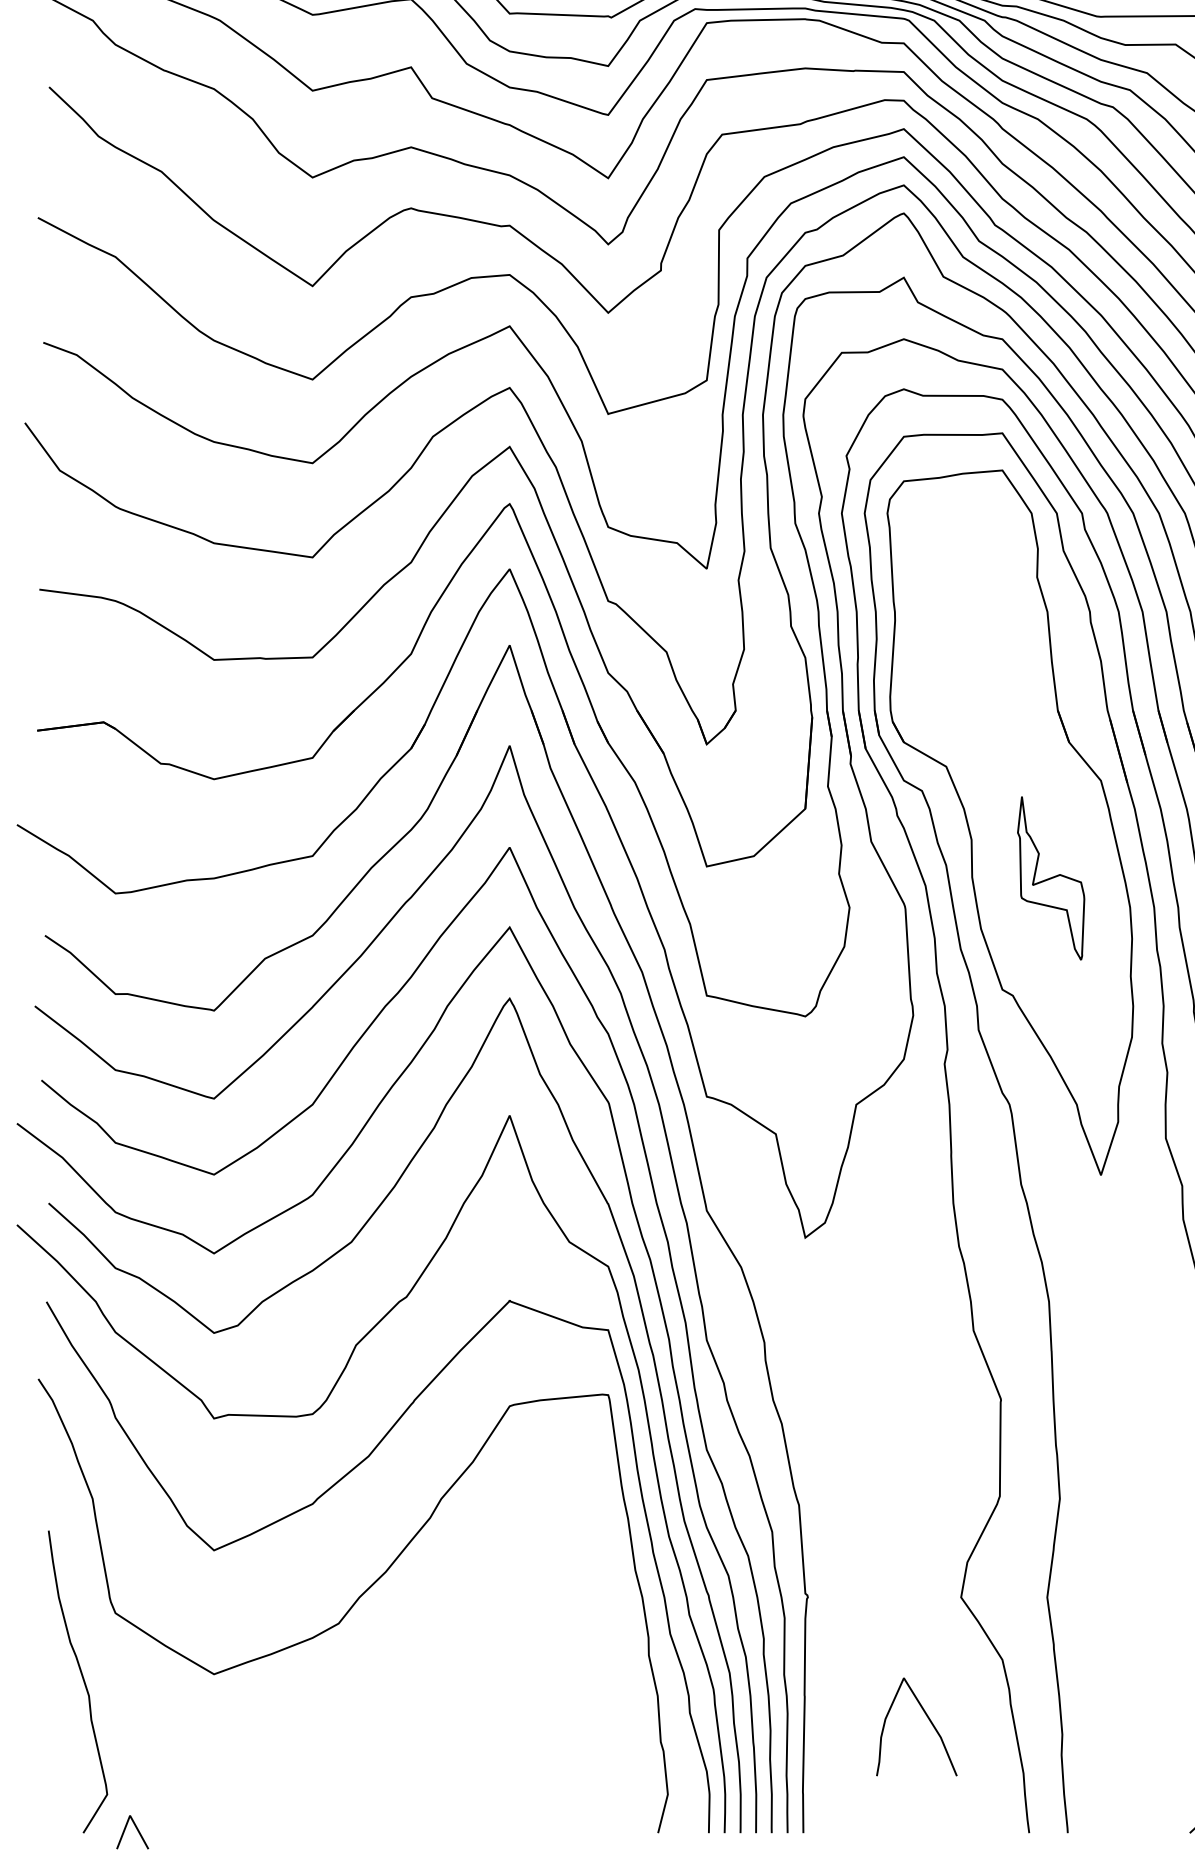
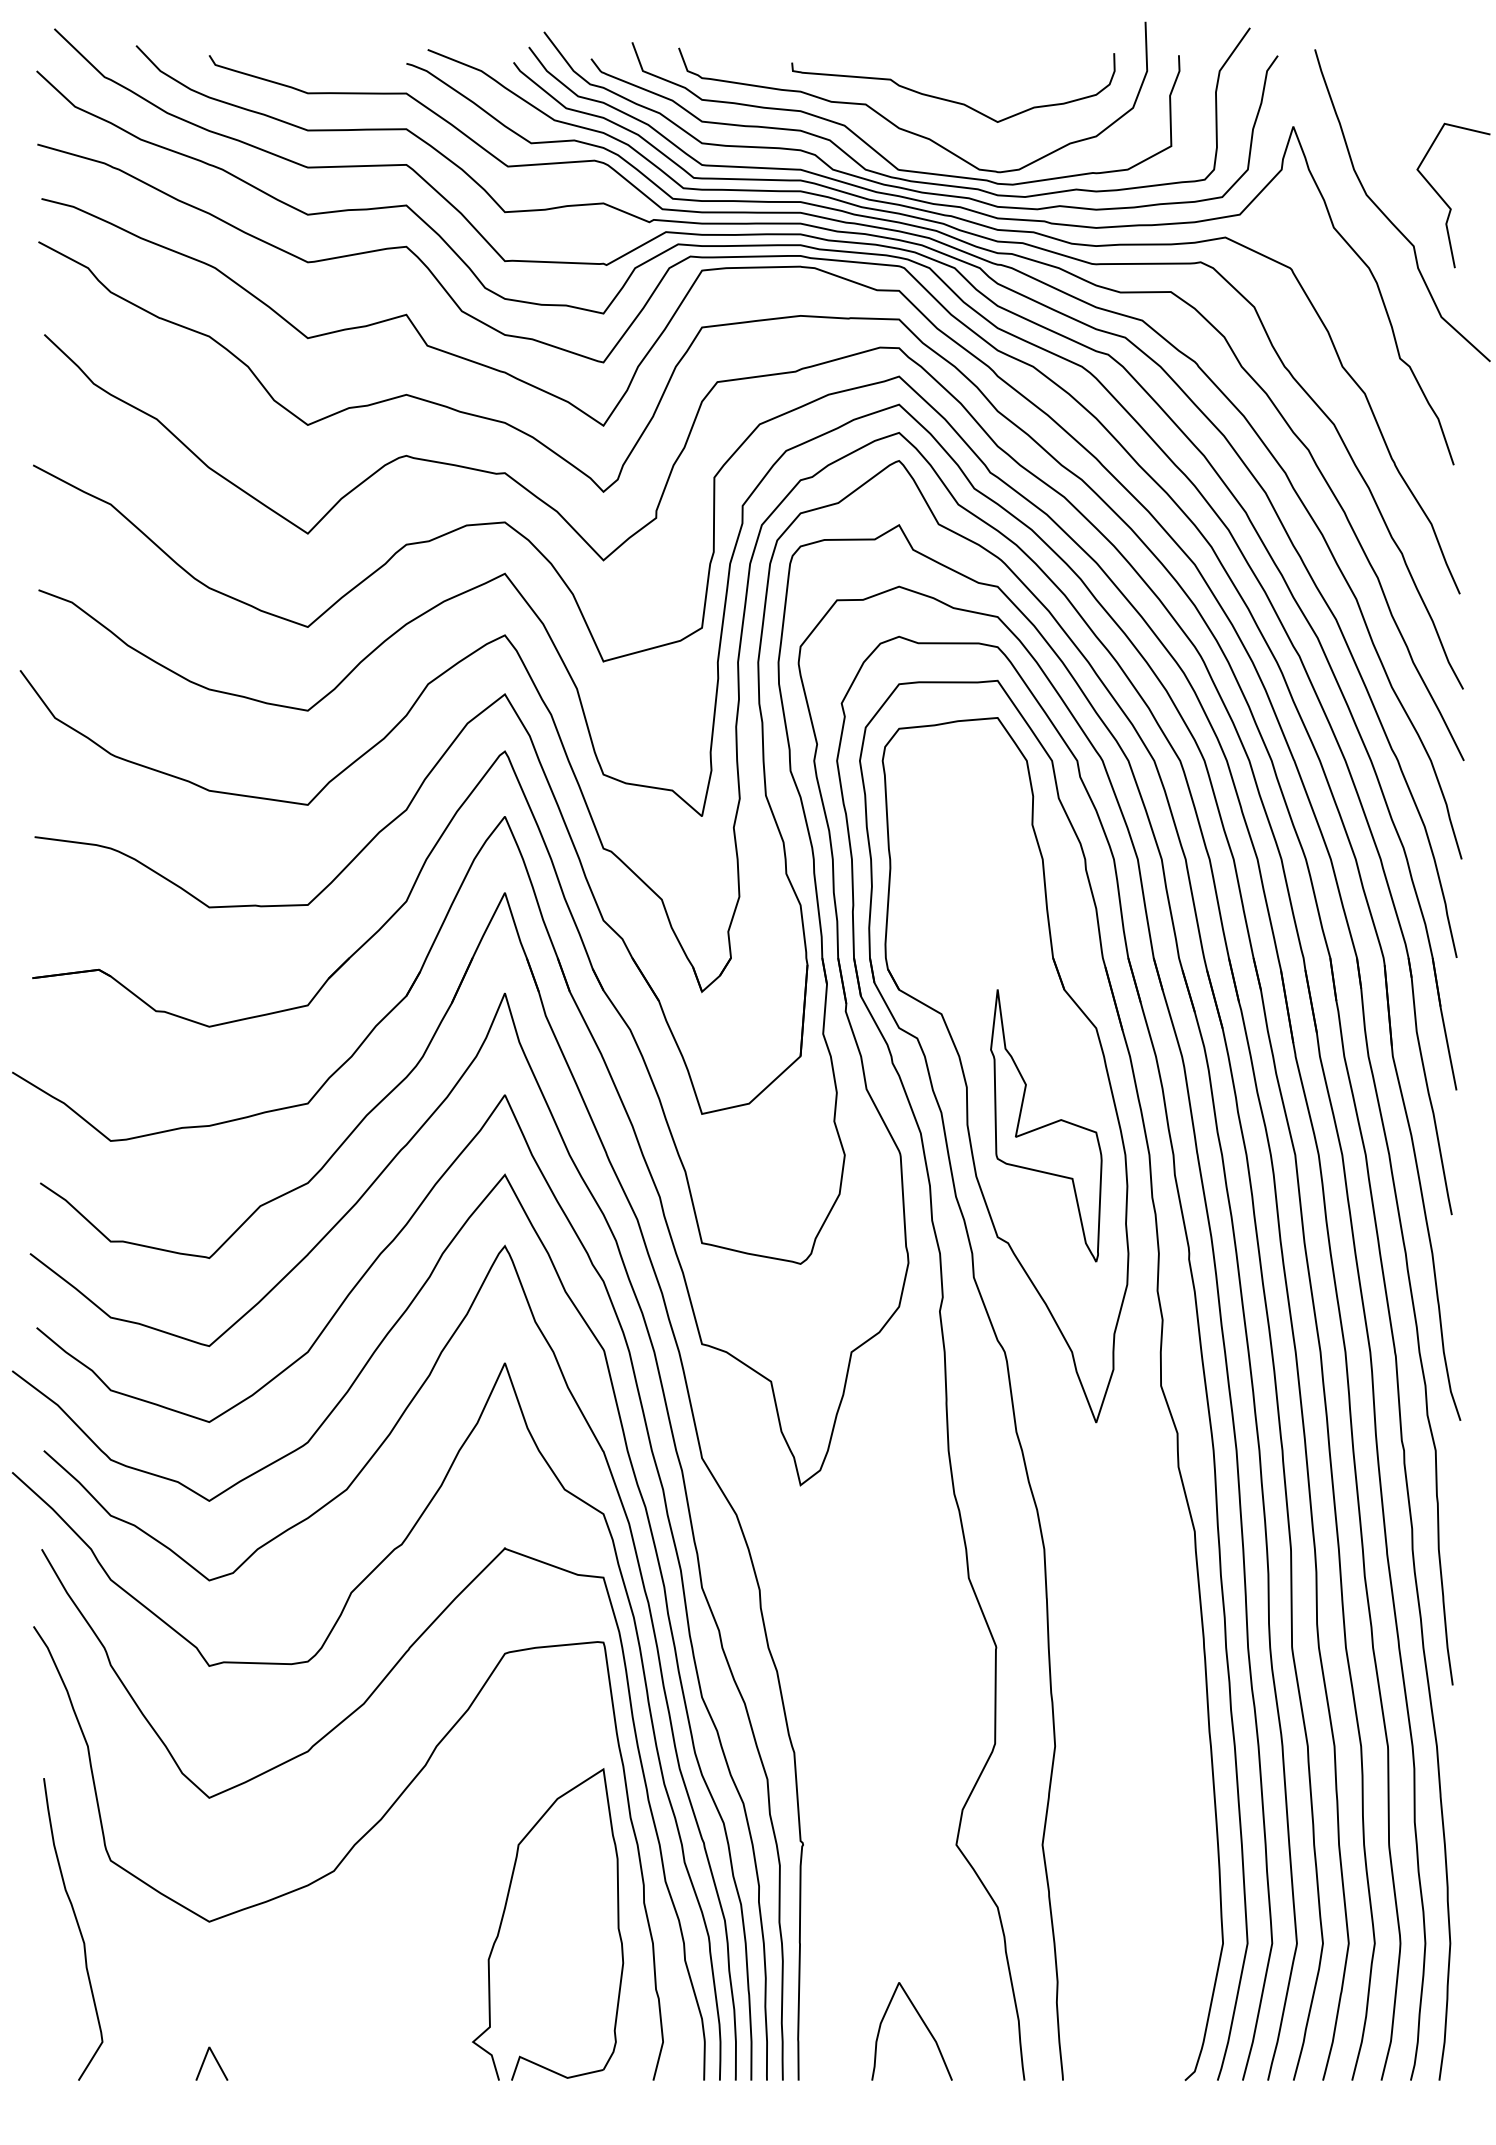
part: (1051, 878) -> (1046, 1125), size x1.67
part: (509, 1667) -> (504, 1914), added
curve: (927, 1718) -> (922, 2022), moved
line: (136, 1829) -> (215, 2060), moved

